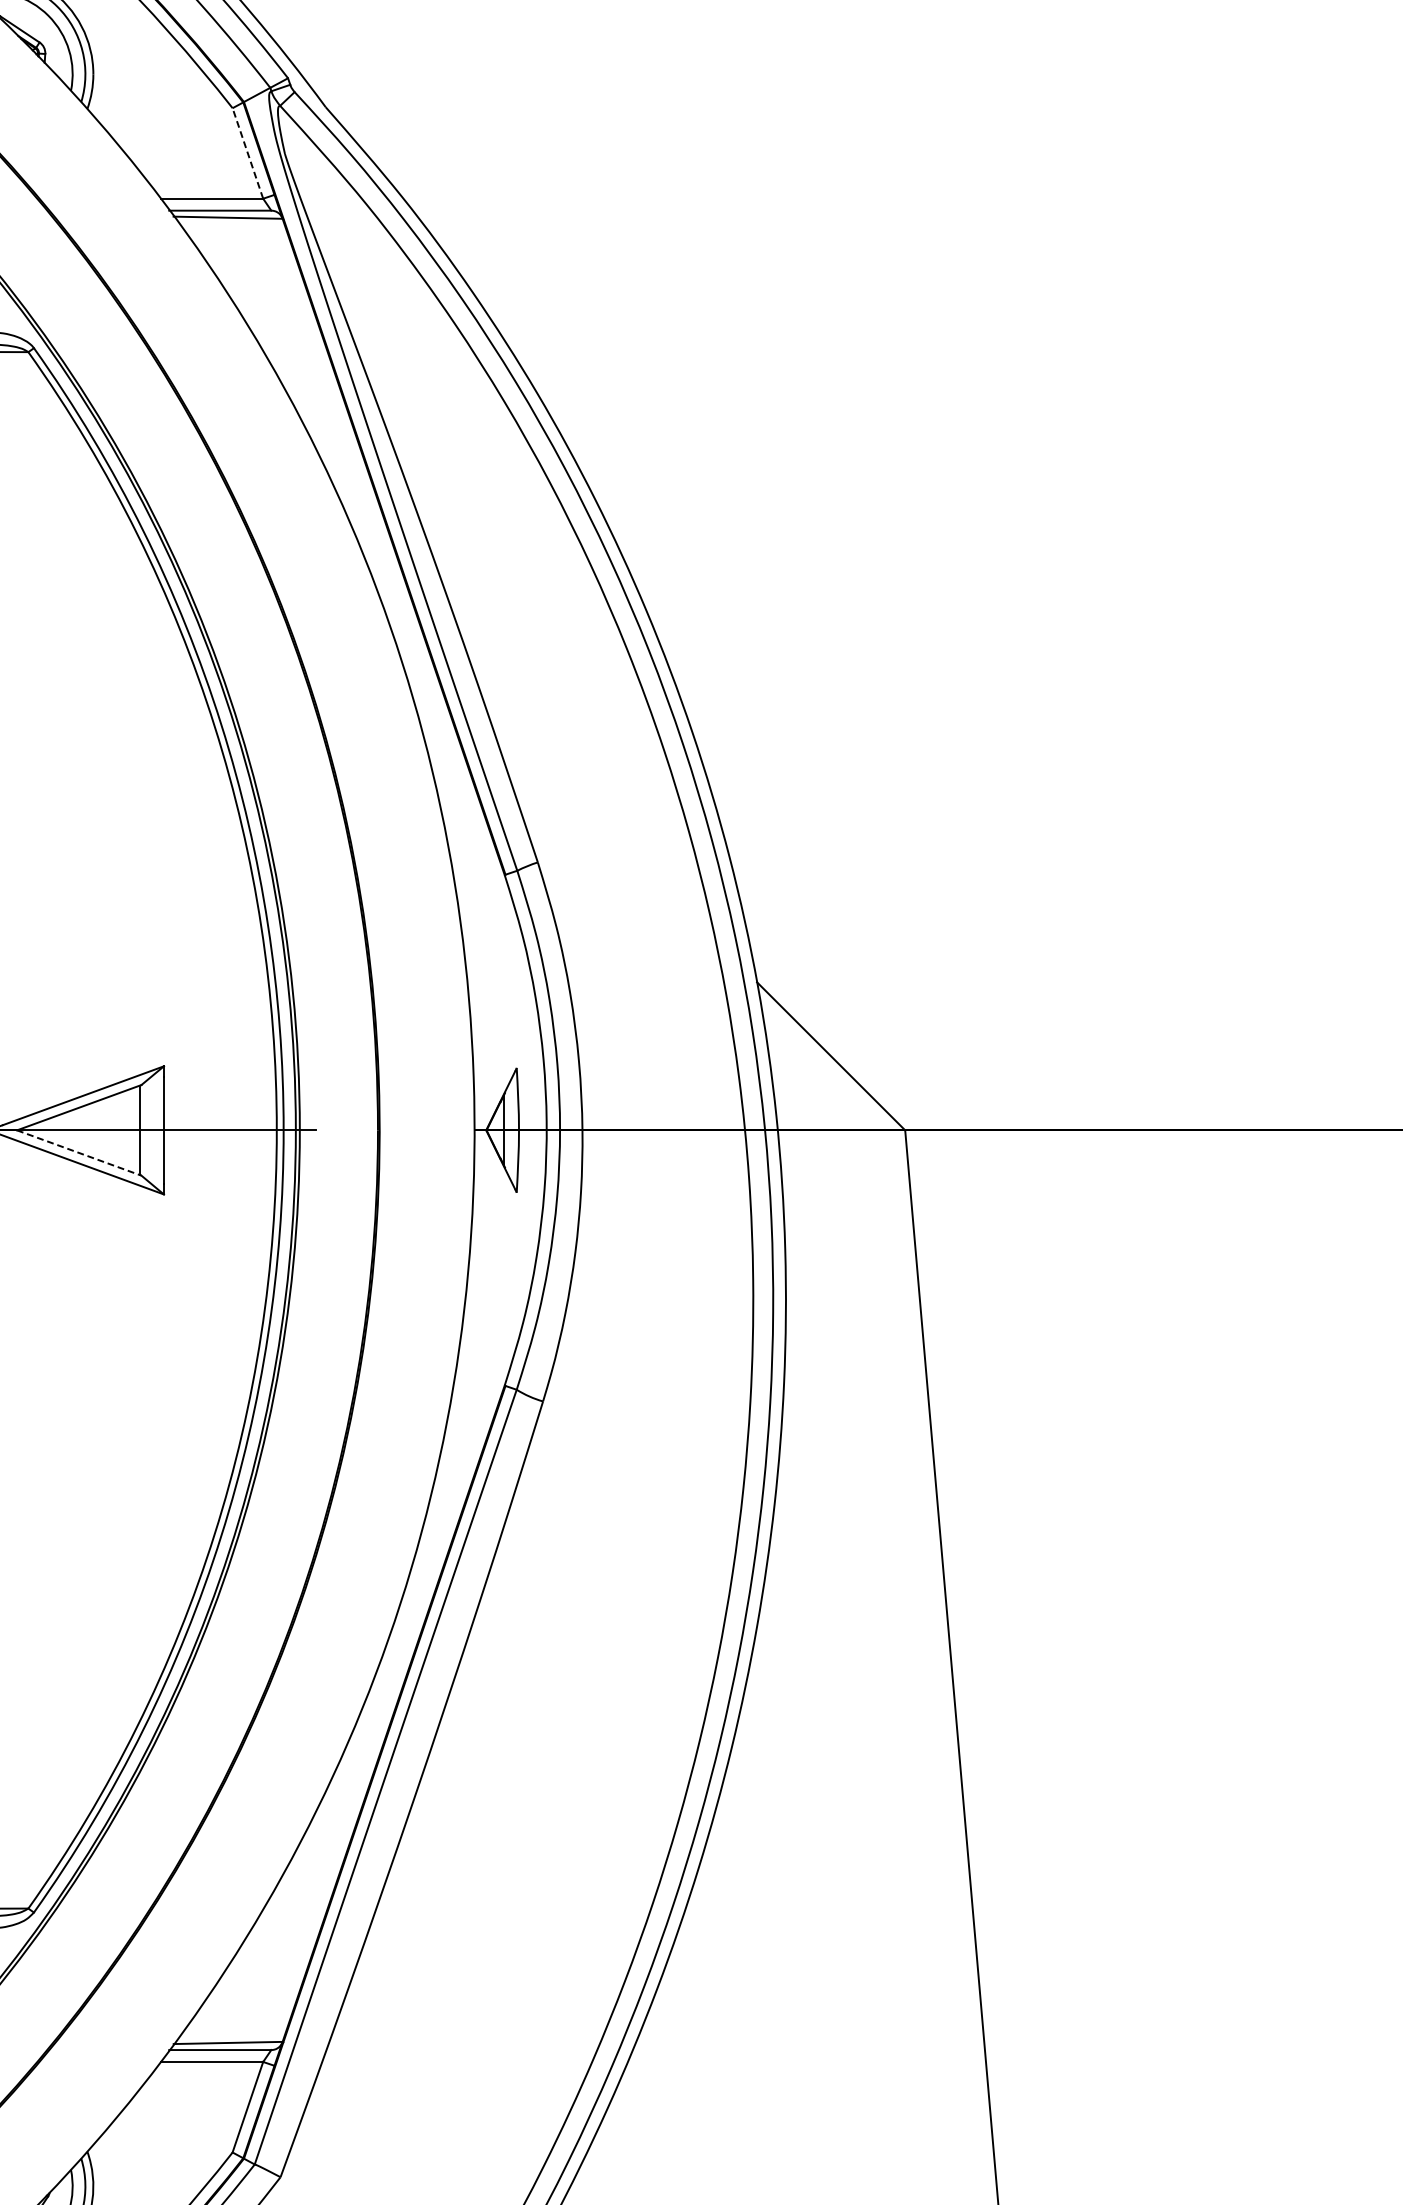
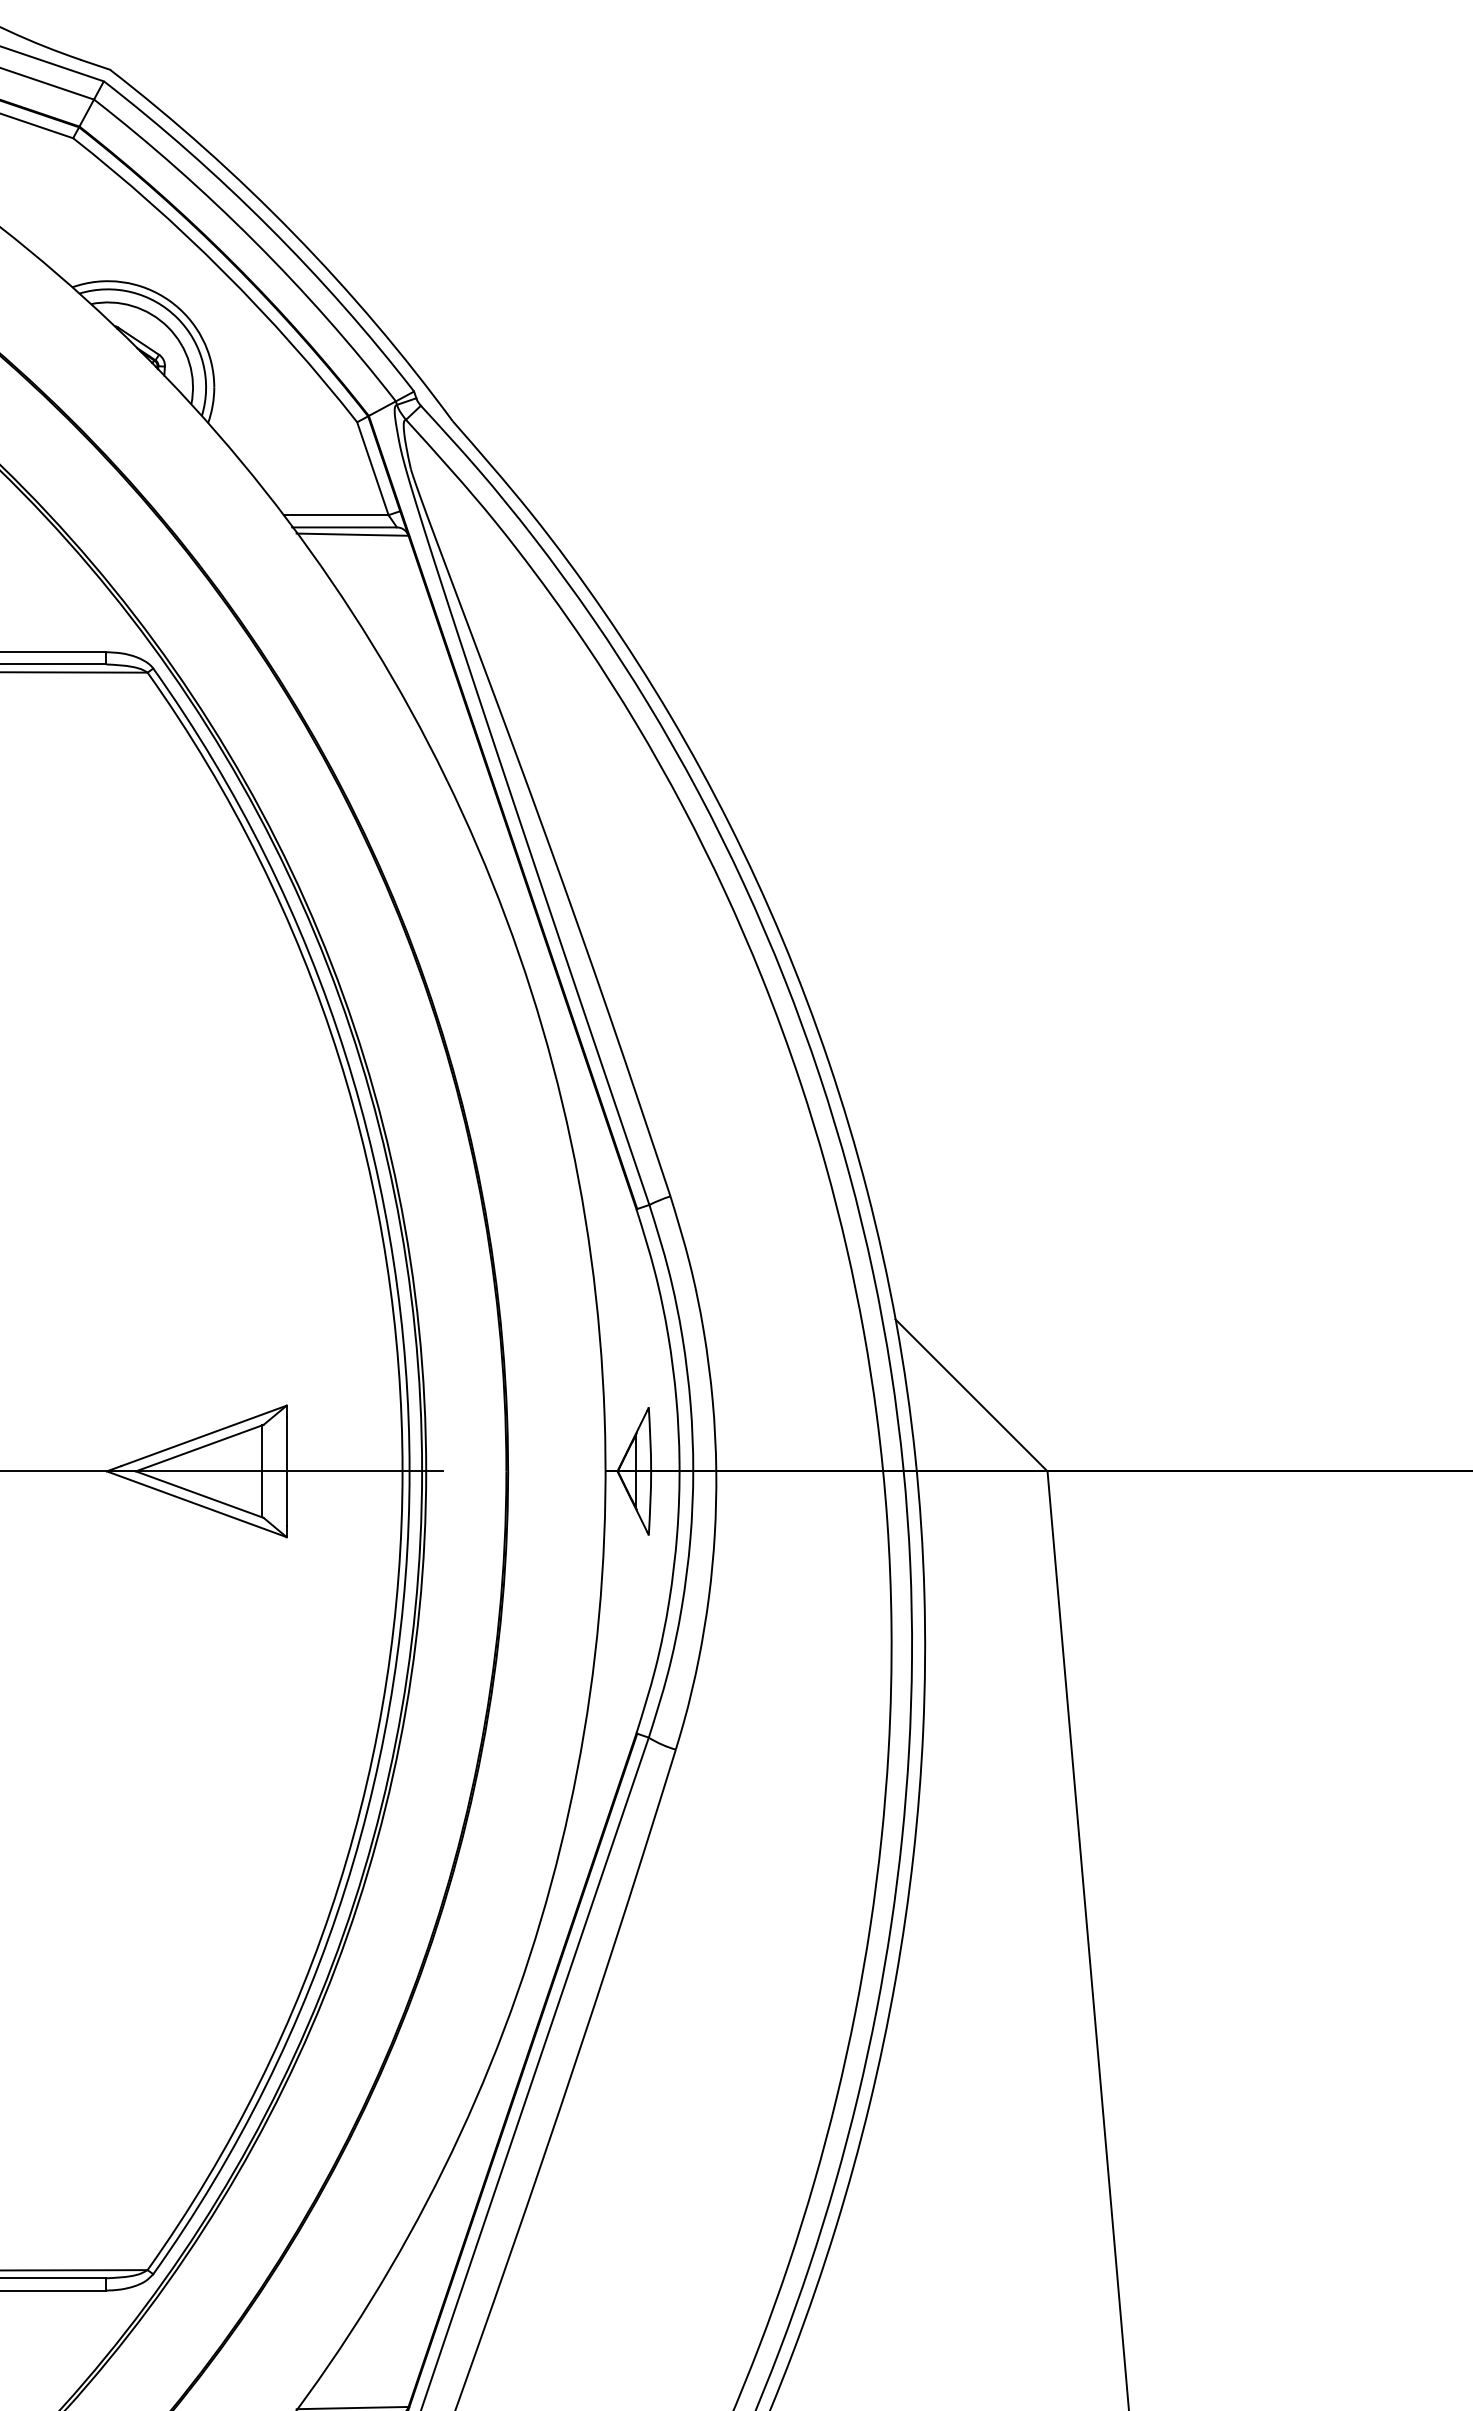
line: (247, 153) -> (372, 468), dashed -> solid
line: (78, 1152) -> (199, 1494), dashed -> solid

